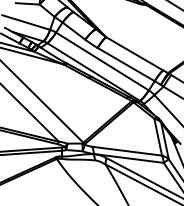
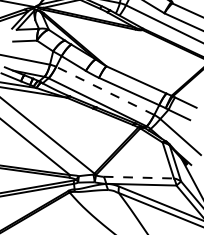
line: (102, 61) -> (105, 90), solid -> dashed
line: (127, 151) -> (139, 177), solid -> dashed

